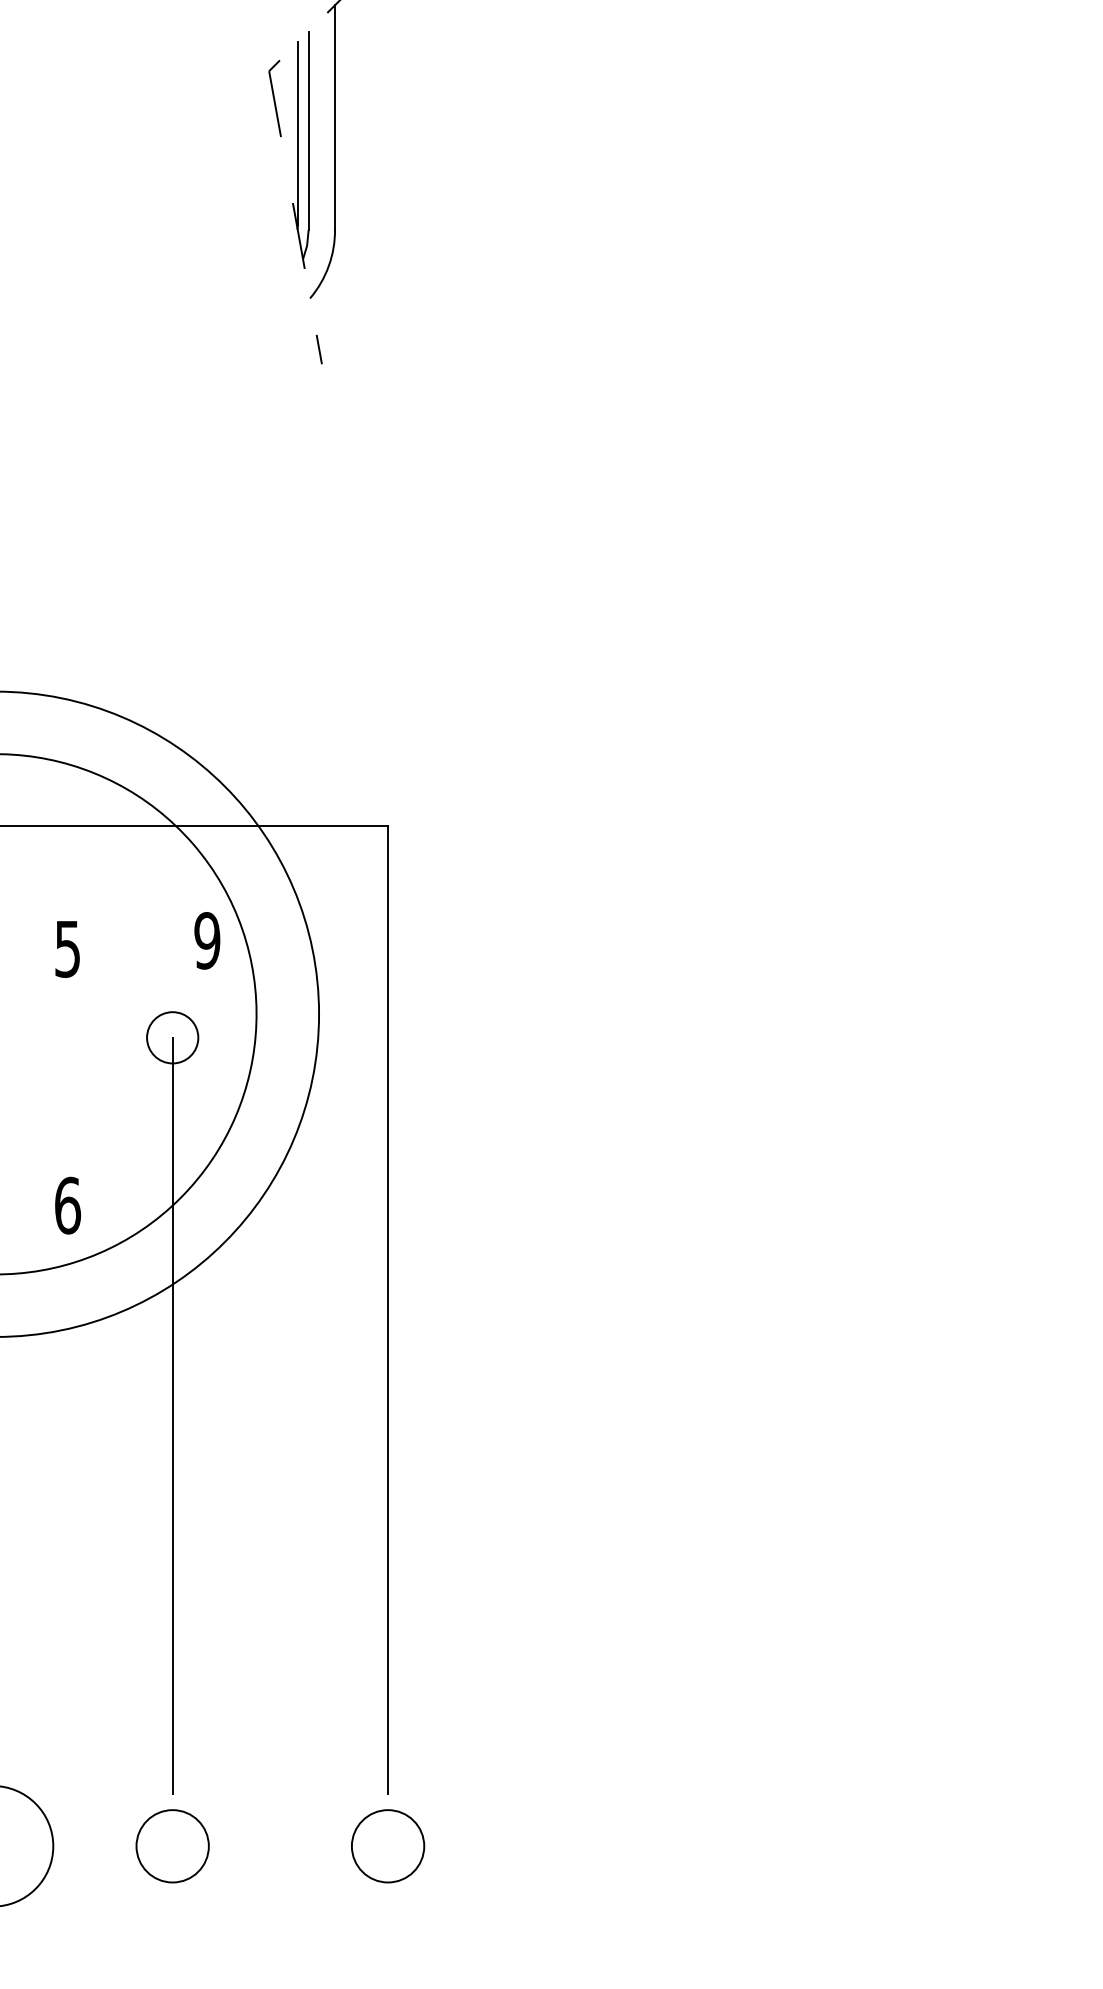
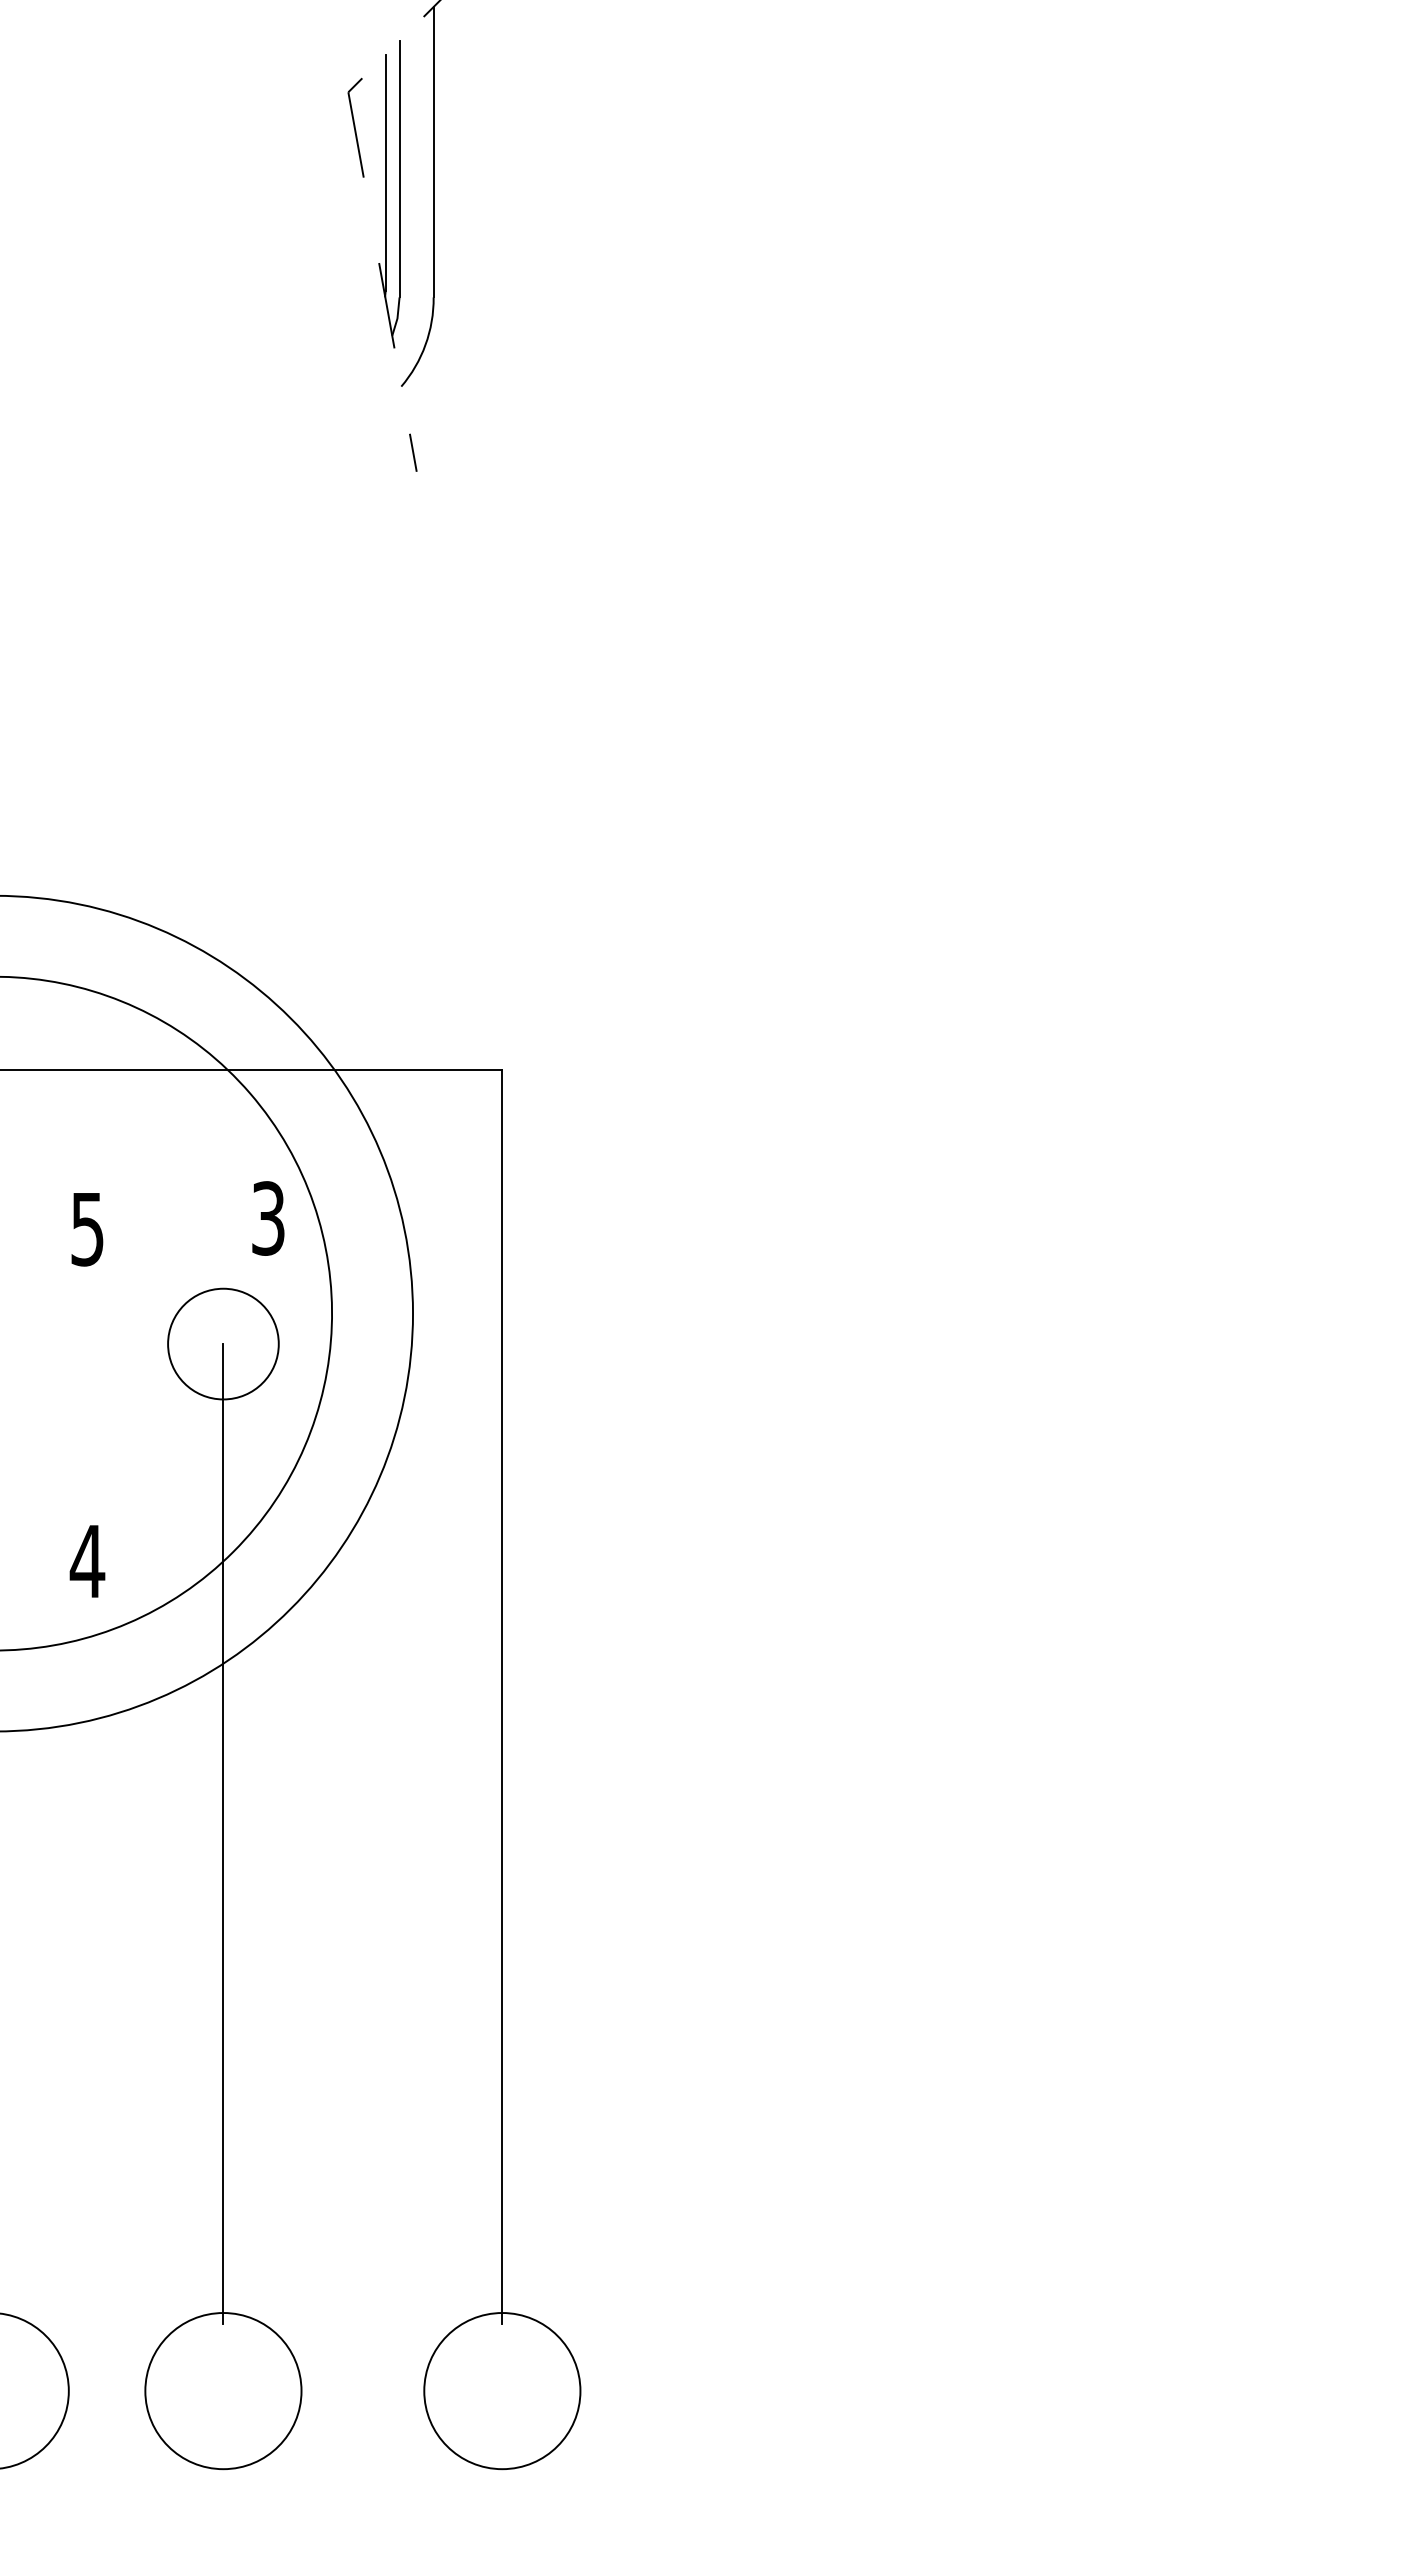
text: (207, 940) -> (268, 1218), 9 -> 3
circle: (172, 1037) -> (223, 1343), size x1.67
text: (67, 1205) -> (87, 1561), 6 -> 4
circle: (172, 1846) -> (223, 2391), size x1.67
circle: (388, 1846) -> (502, 2391), size x1.67

